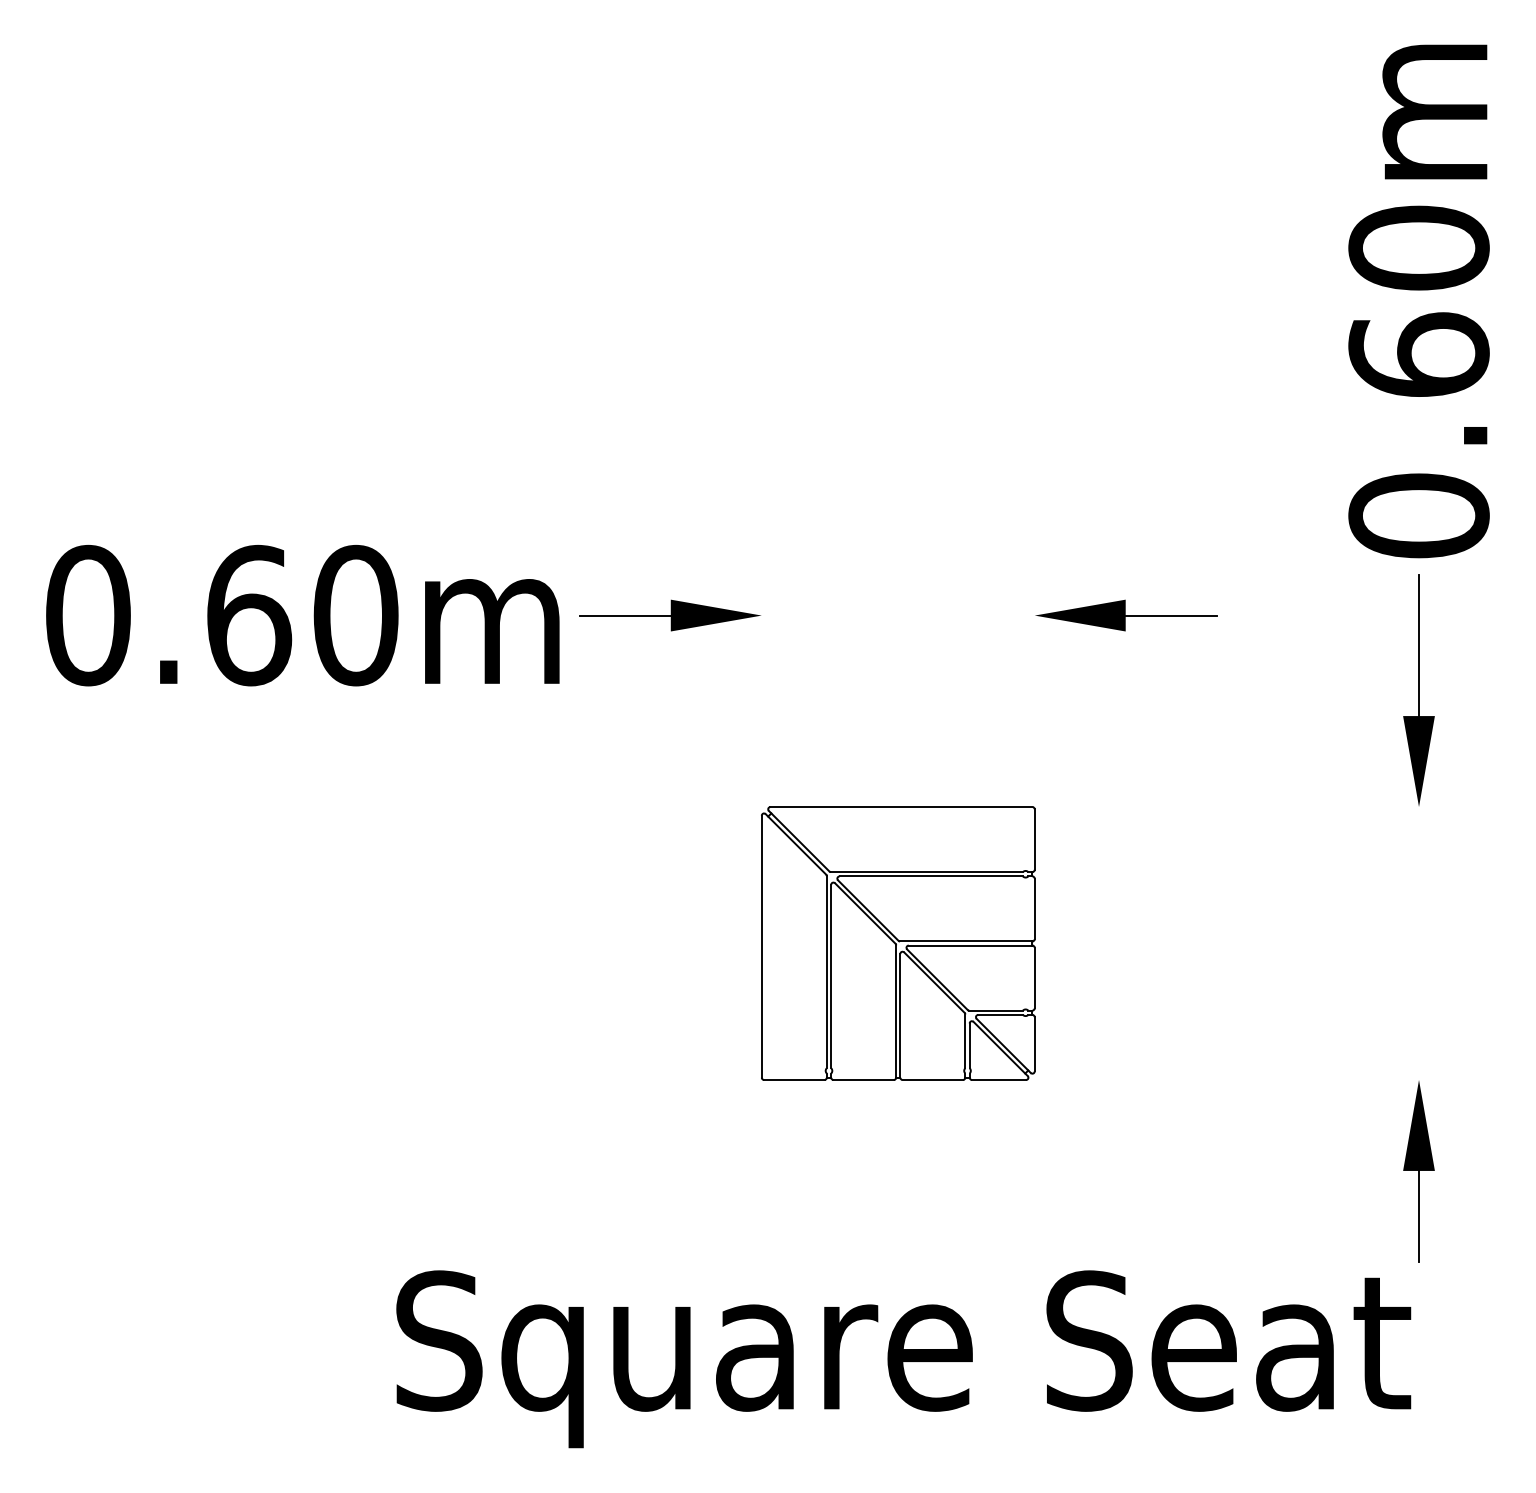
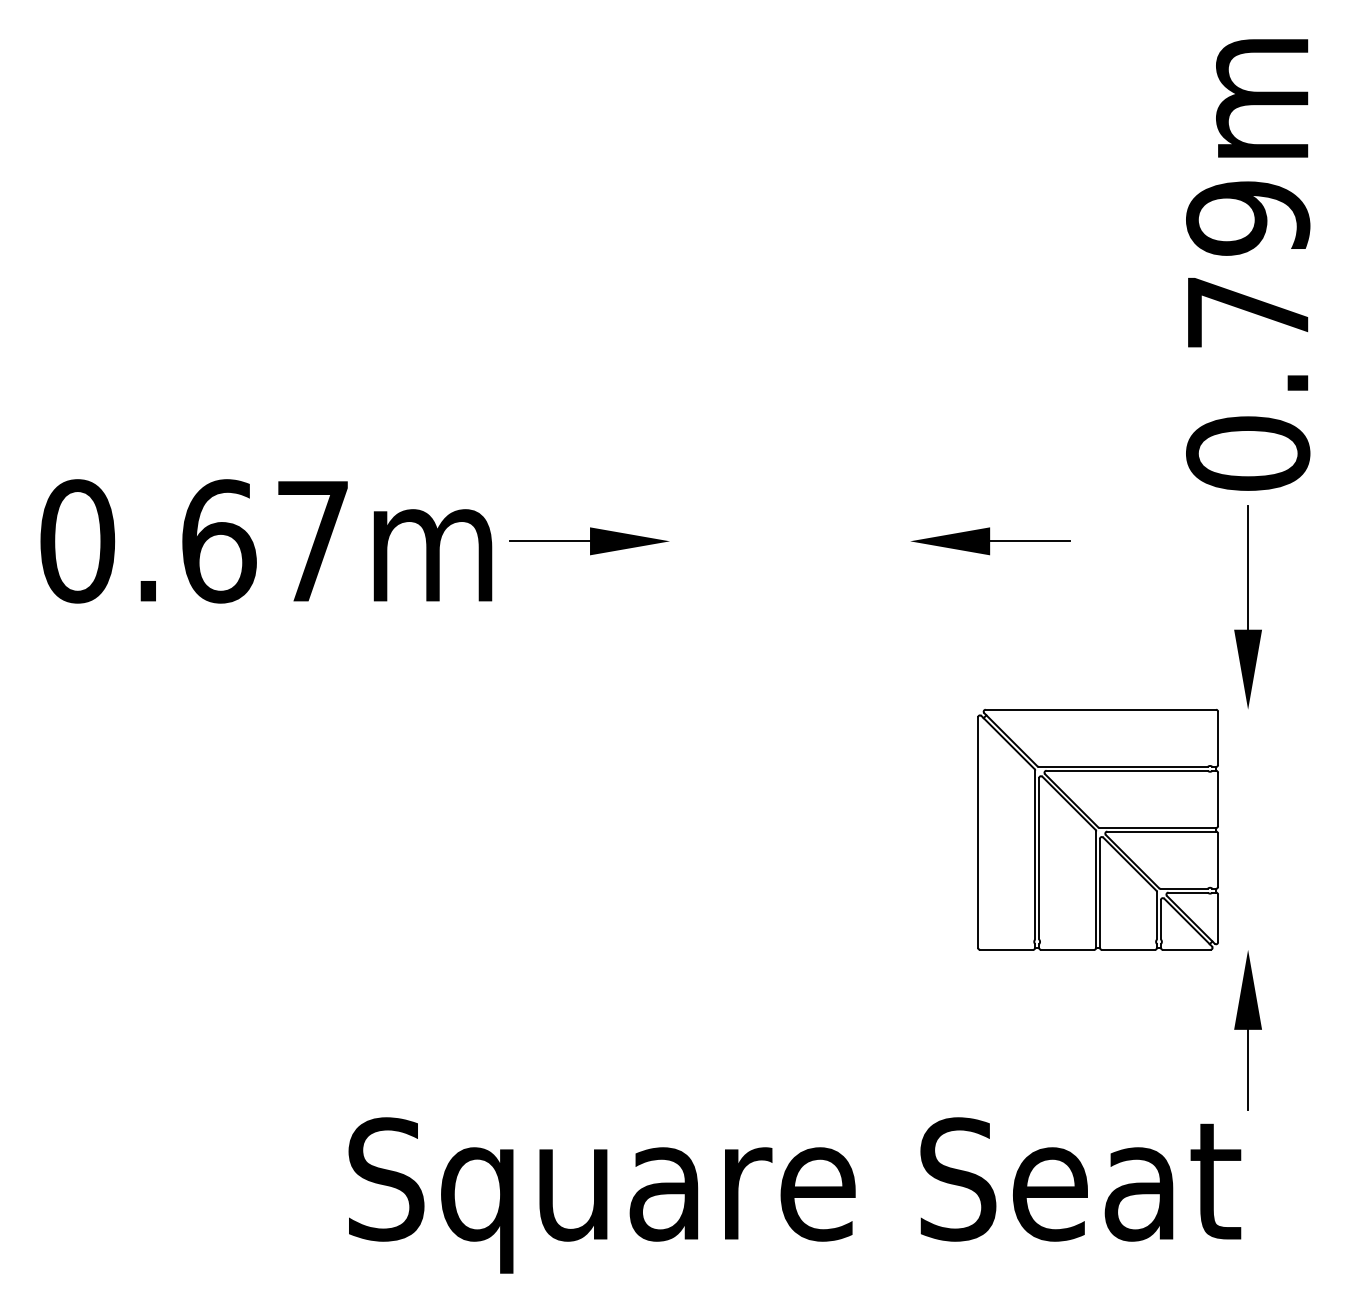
text: (1419, 300) -> (1248, 264), 0.60m -> 0.79m
text: (356, 615) -> (313, 541), 0.60m -> 0.67m
part: (897, 943) -> (1097, 829), moved

